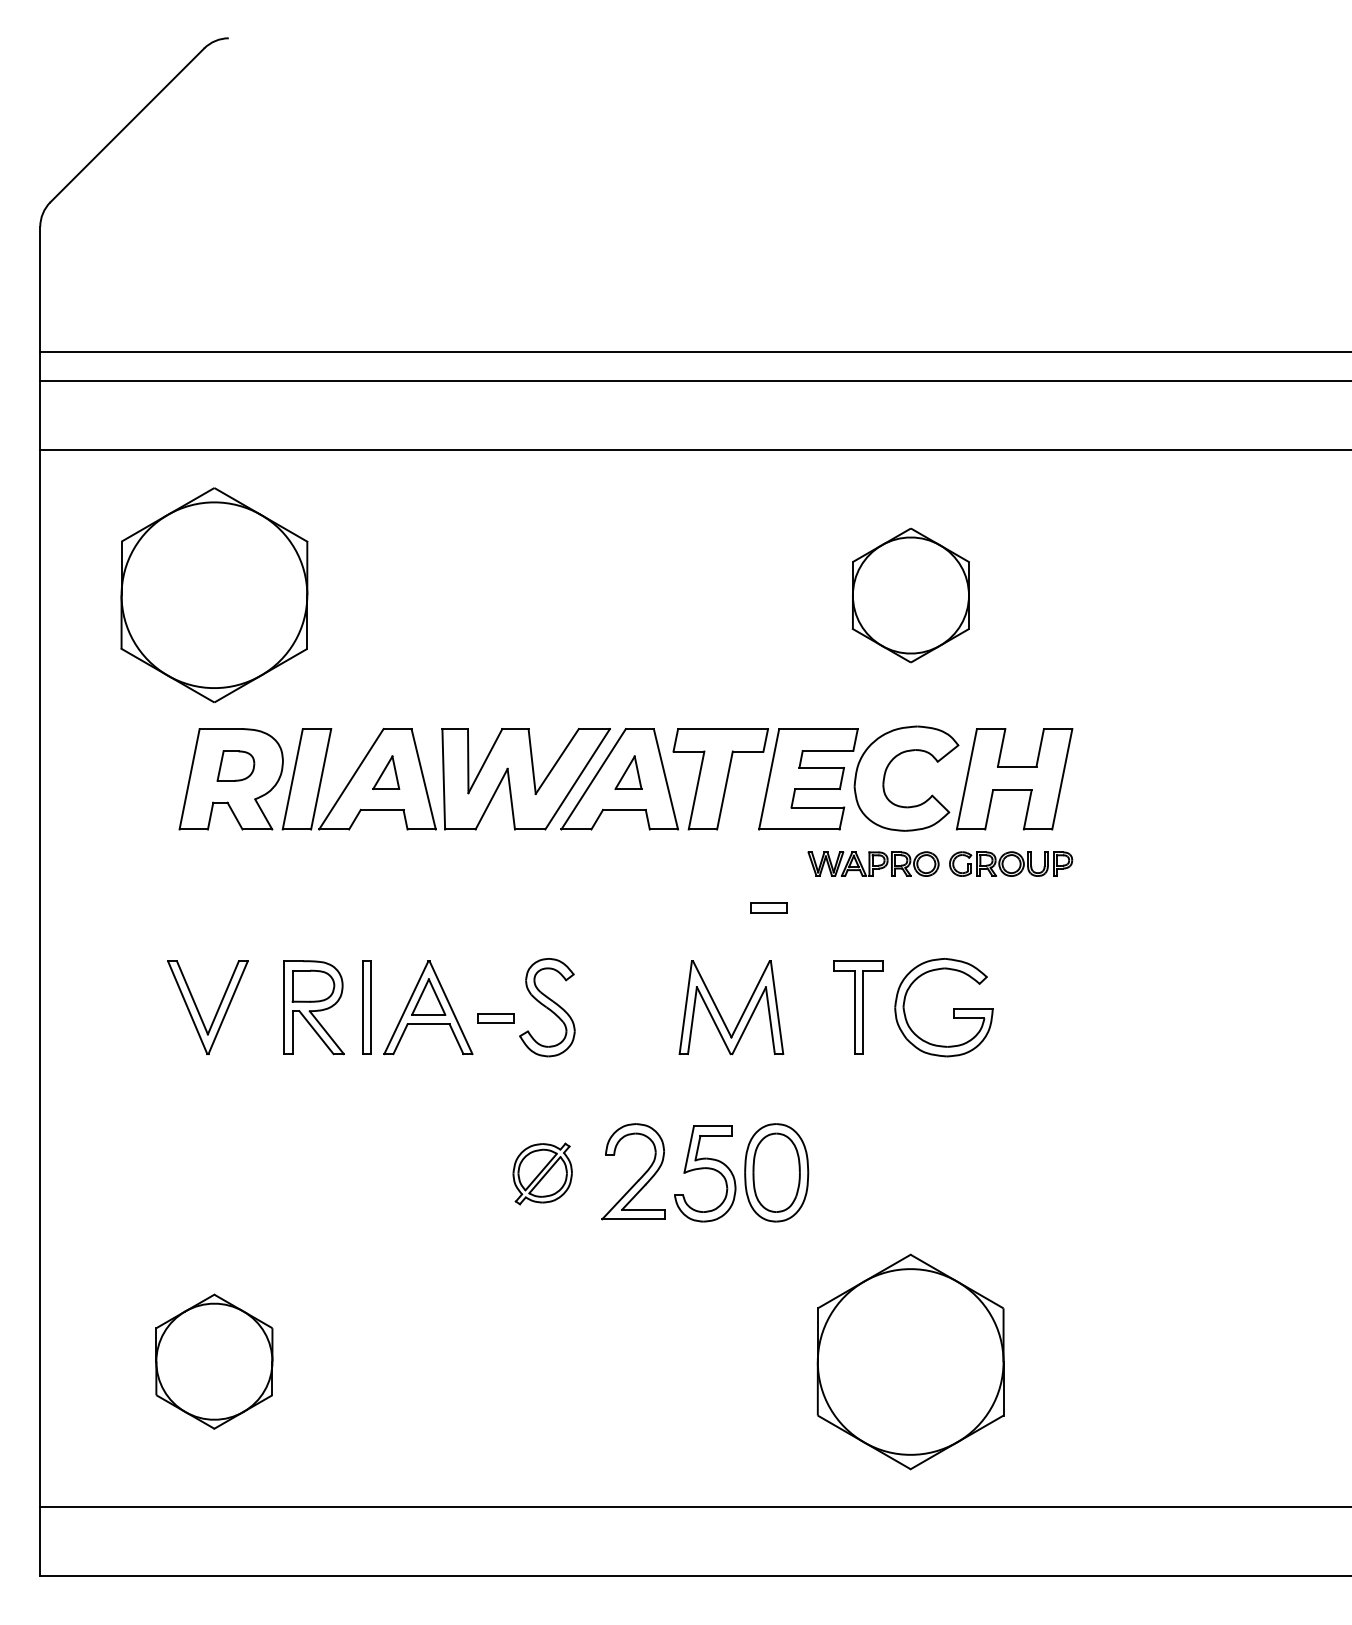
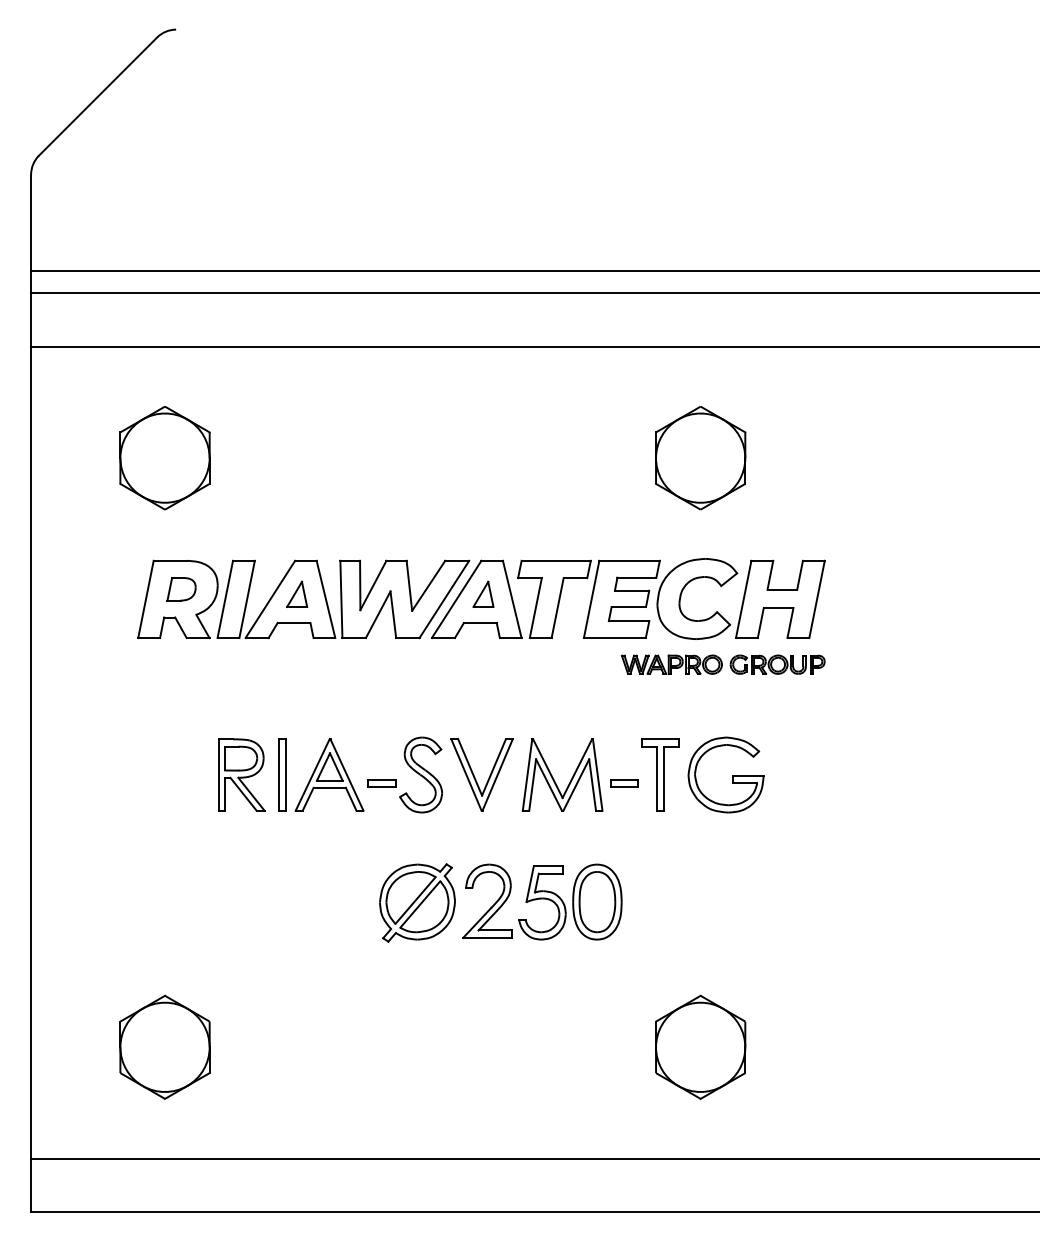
part: (213, 595) -> (164, 458), size x0.62
part: (768, 908) -> (624, 783), moved
part: (199, 1010) -> (475, 777), moved
part: (542, 1173) -> (417, 902), size x1.67
part: (910, 1360) -> (700, 1046), size x0.62

